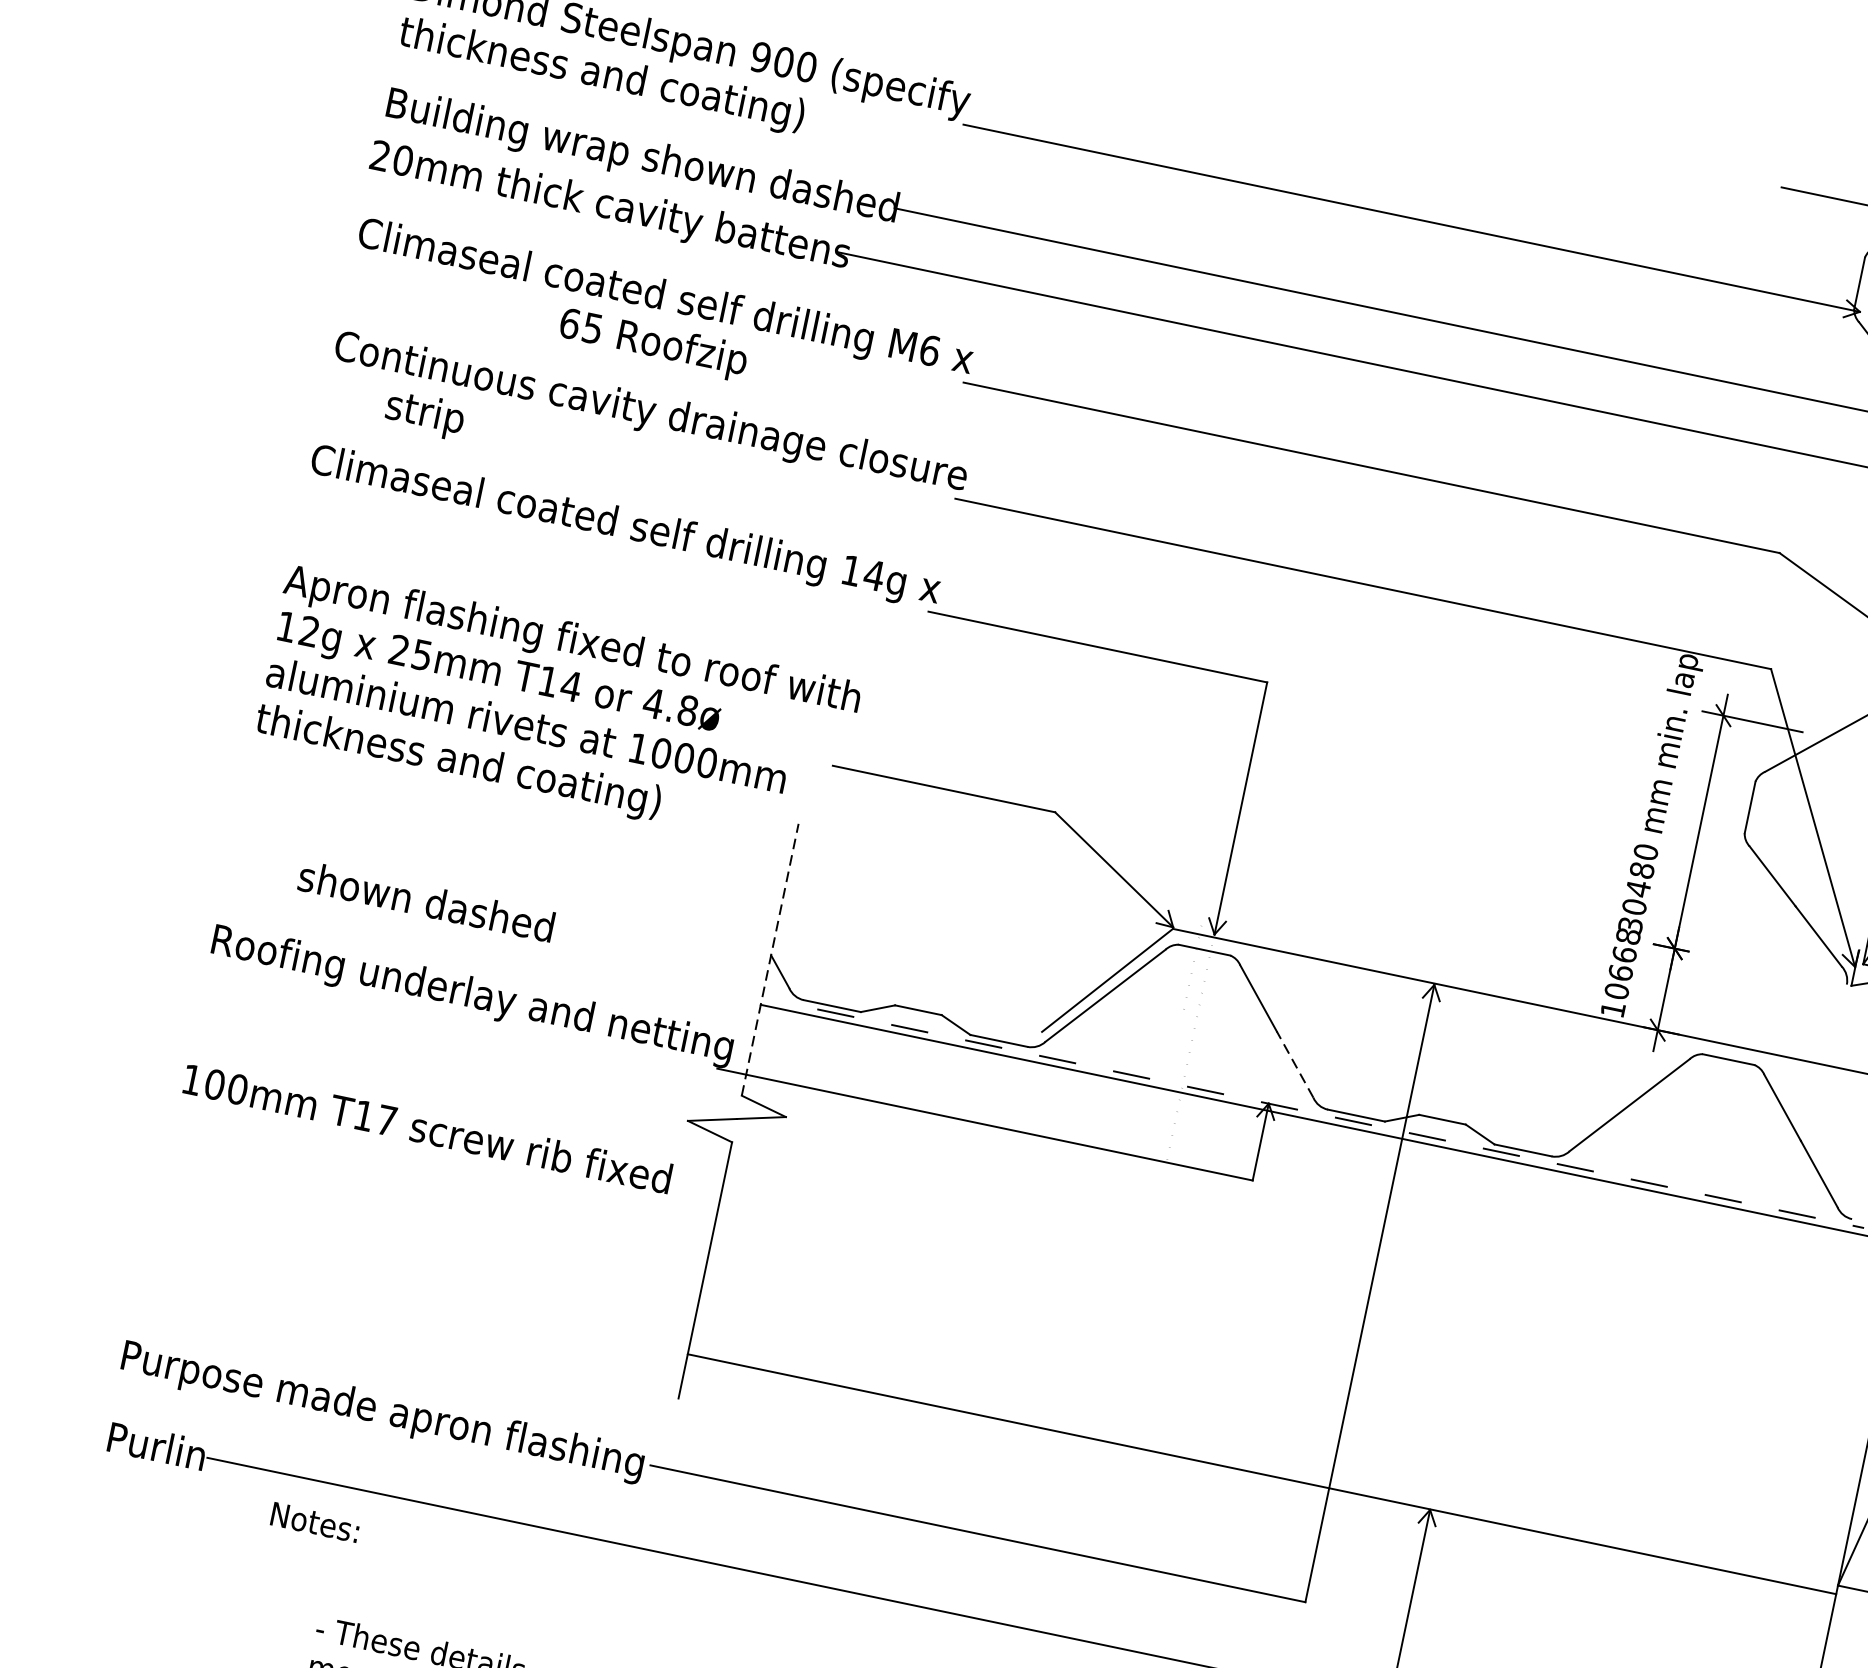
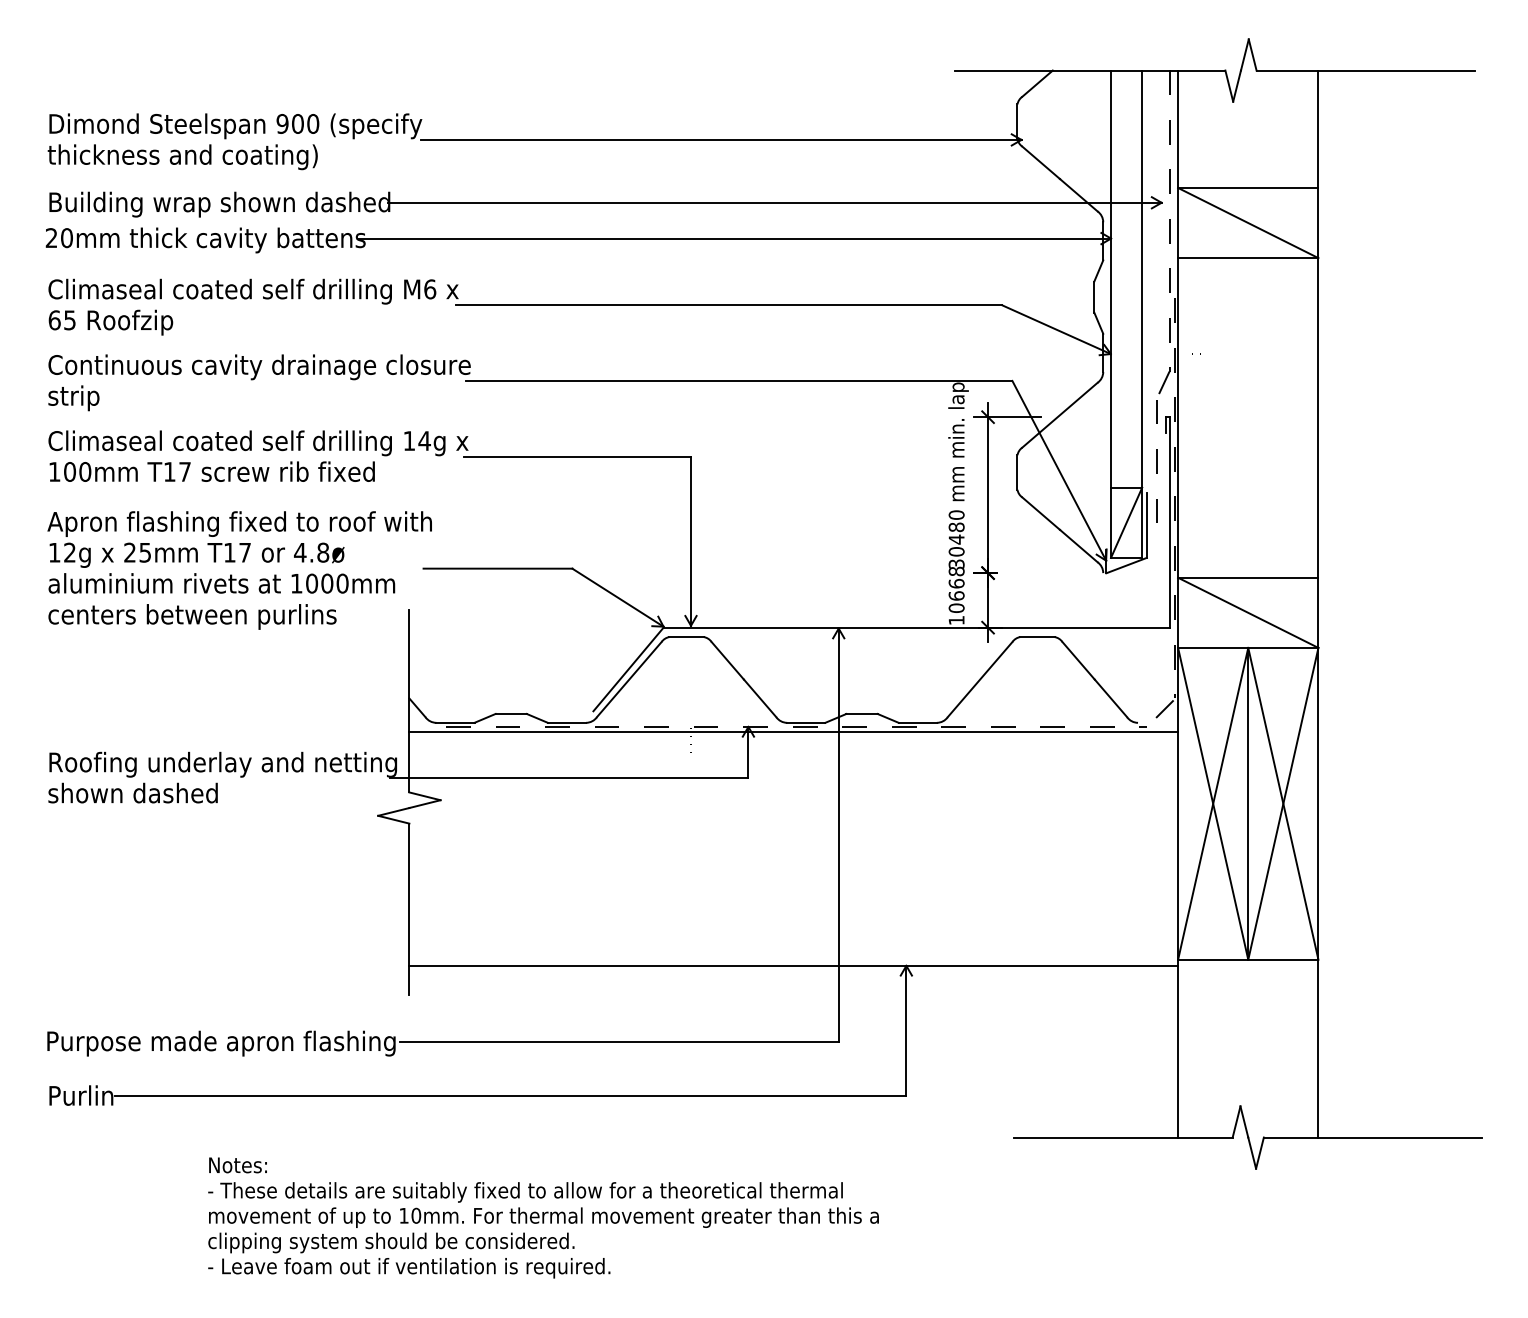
text: (652, 344) -> (110, 322), moved
text: (424, 415) -> (73, 398), moved
text: (570, 685) -> (244, 552), T14 -> T17
text: (471, 764) -> (191, 616), thickness and coating) -> centers between purlins
text: (425, 900) -> (132, 792), moved
line: (770, 959) -> (409, 701), dashed -> solid
line: (1295, 1064) -> (760, 698), dashed -> solid
text: (426, 1128) -> (211, 471), moved
text: (314, 1522) -> (237, 1165), moved

